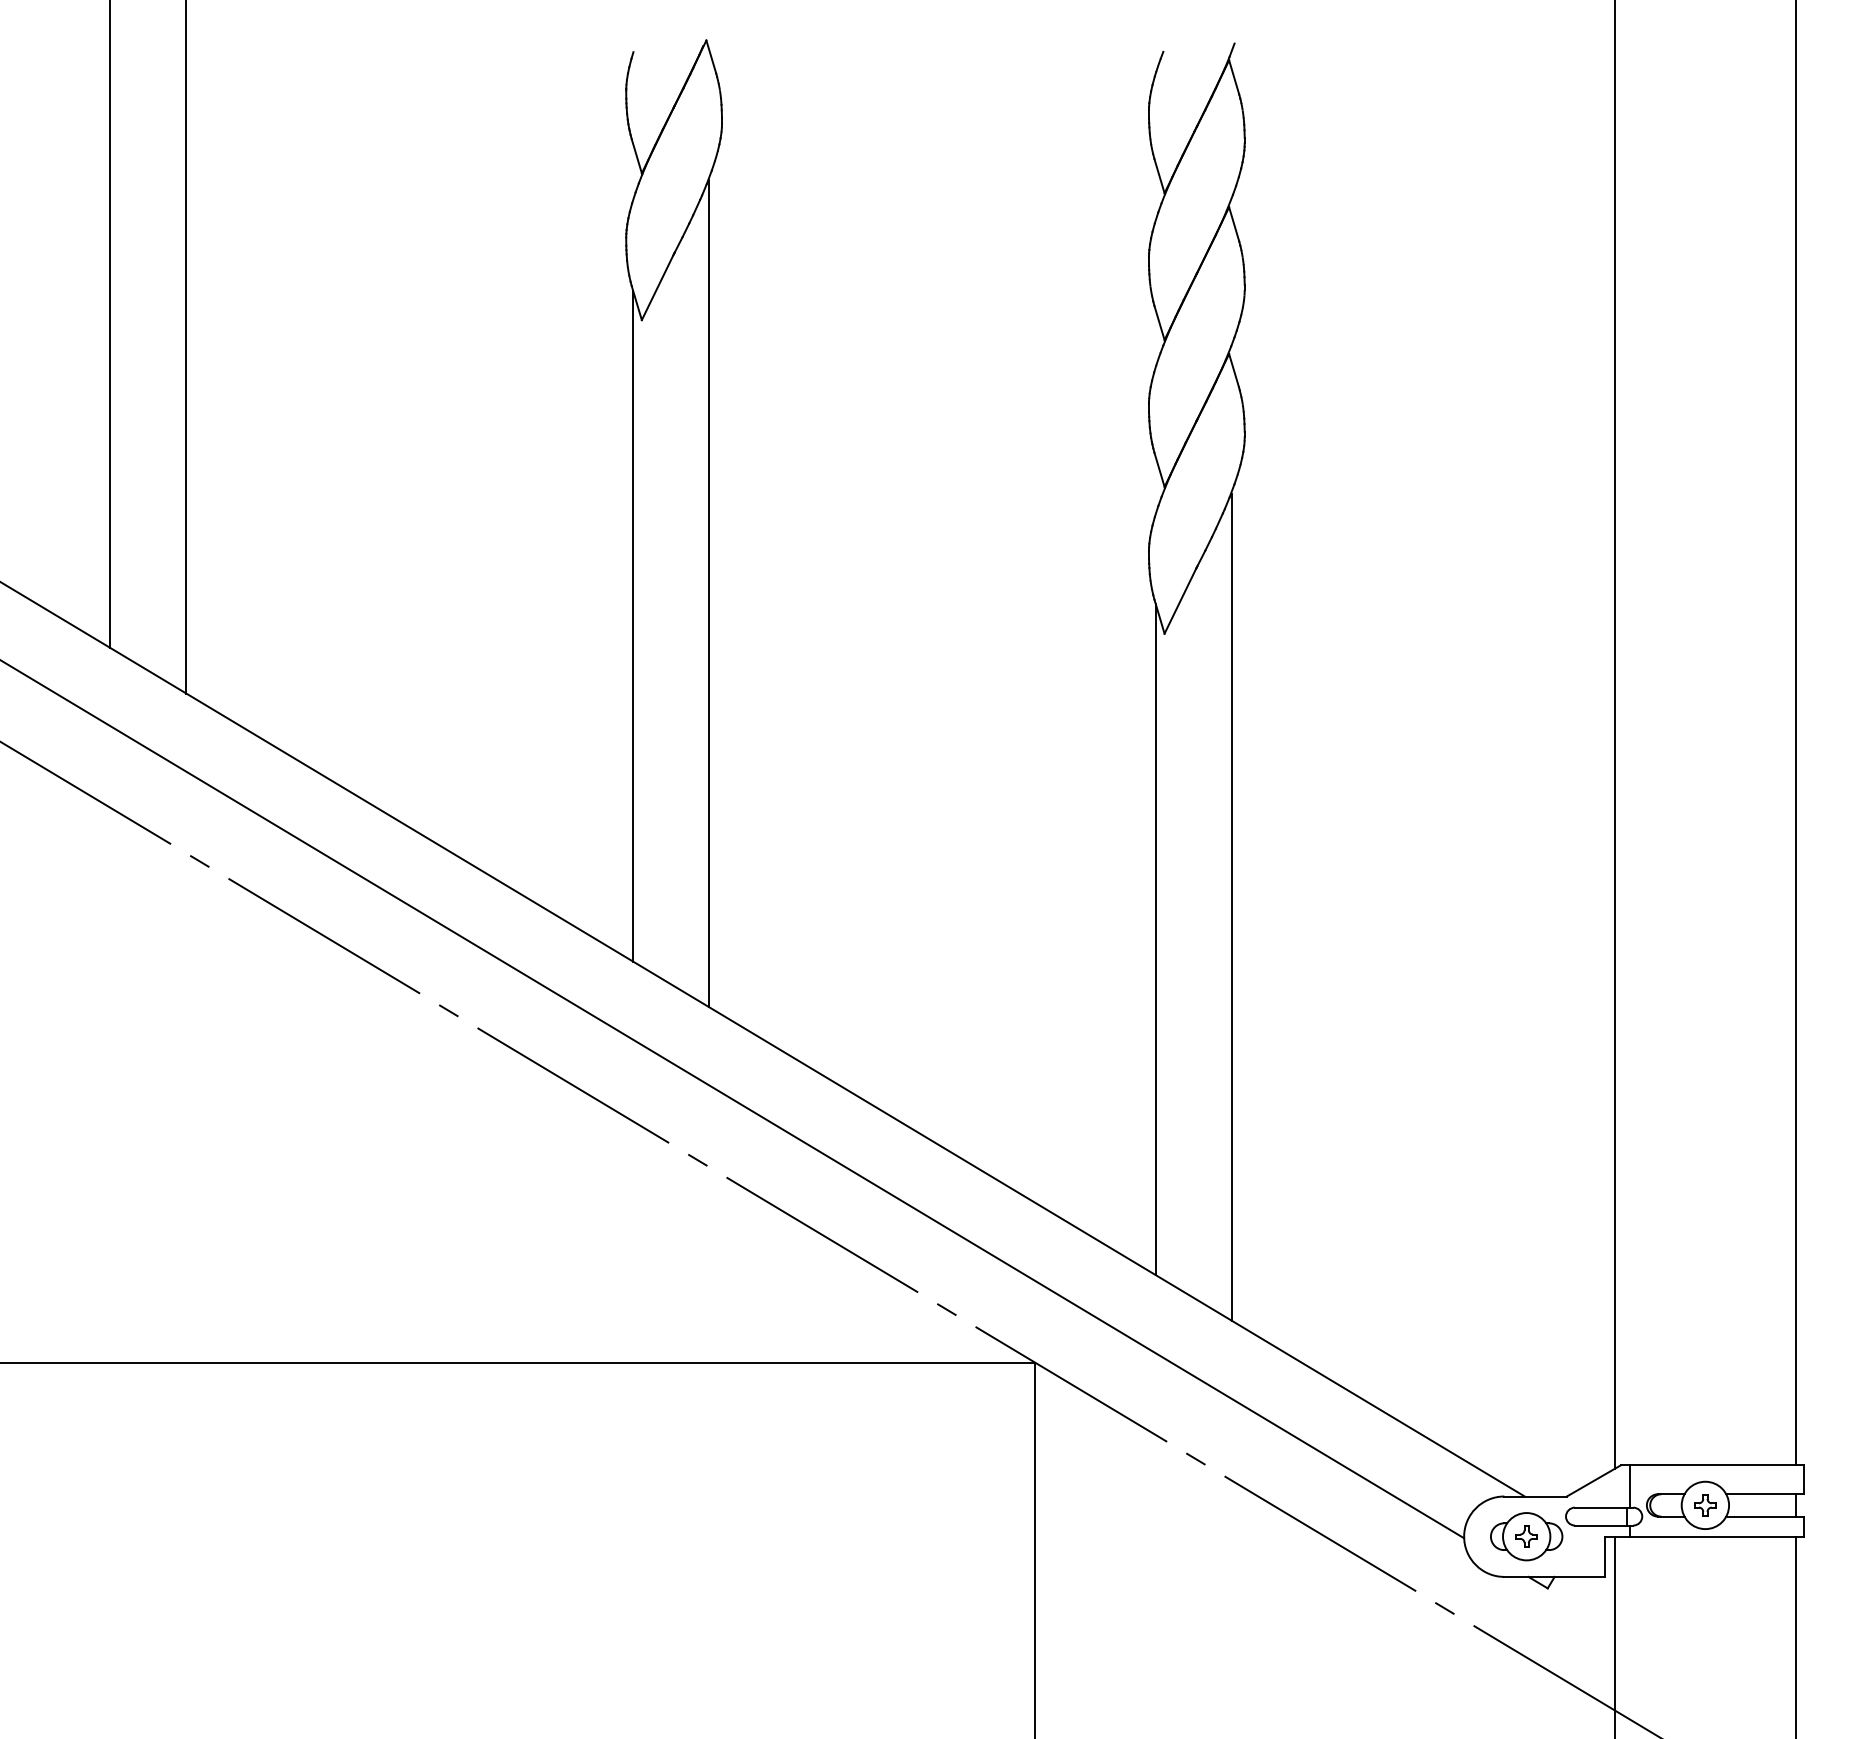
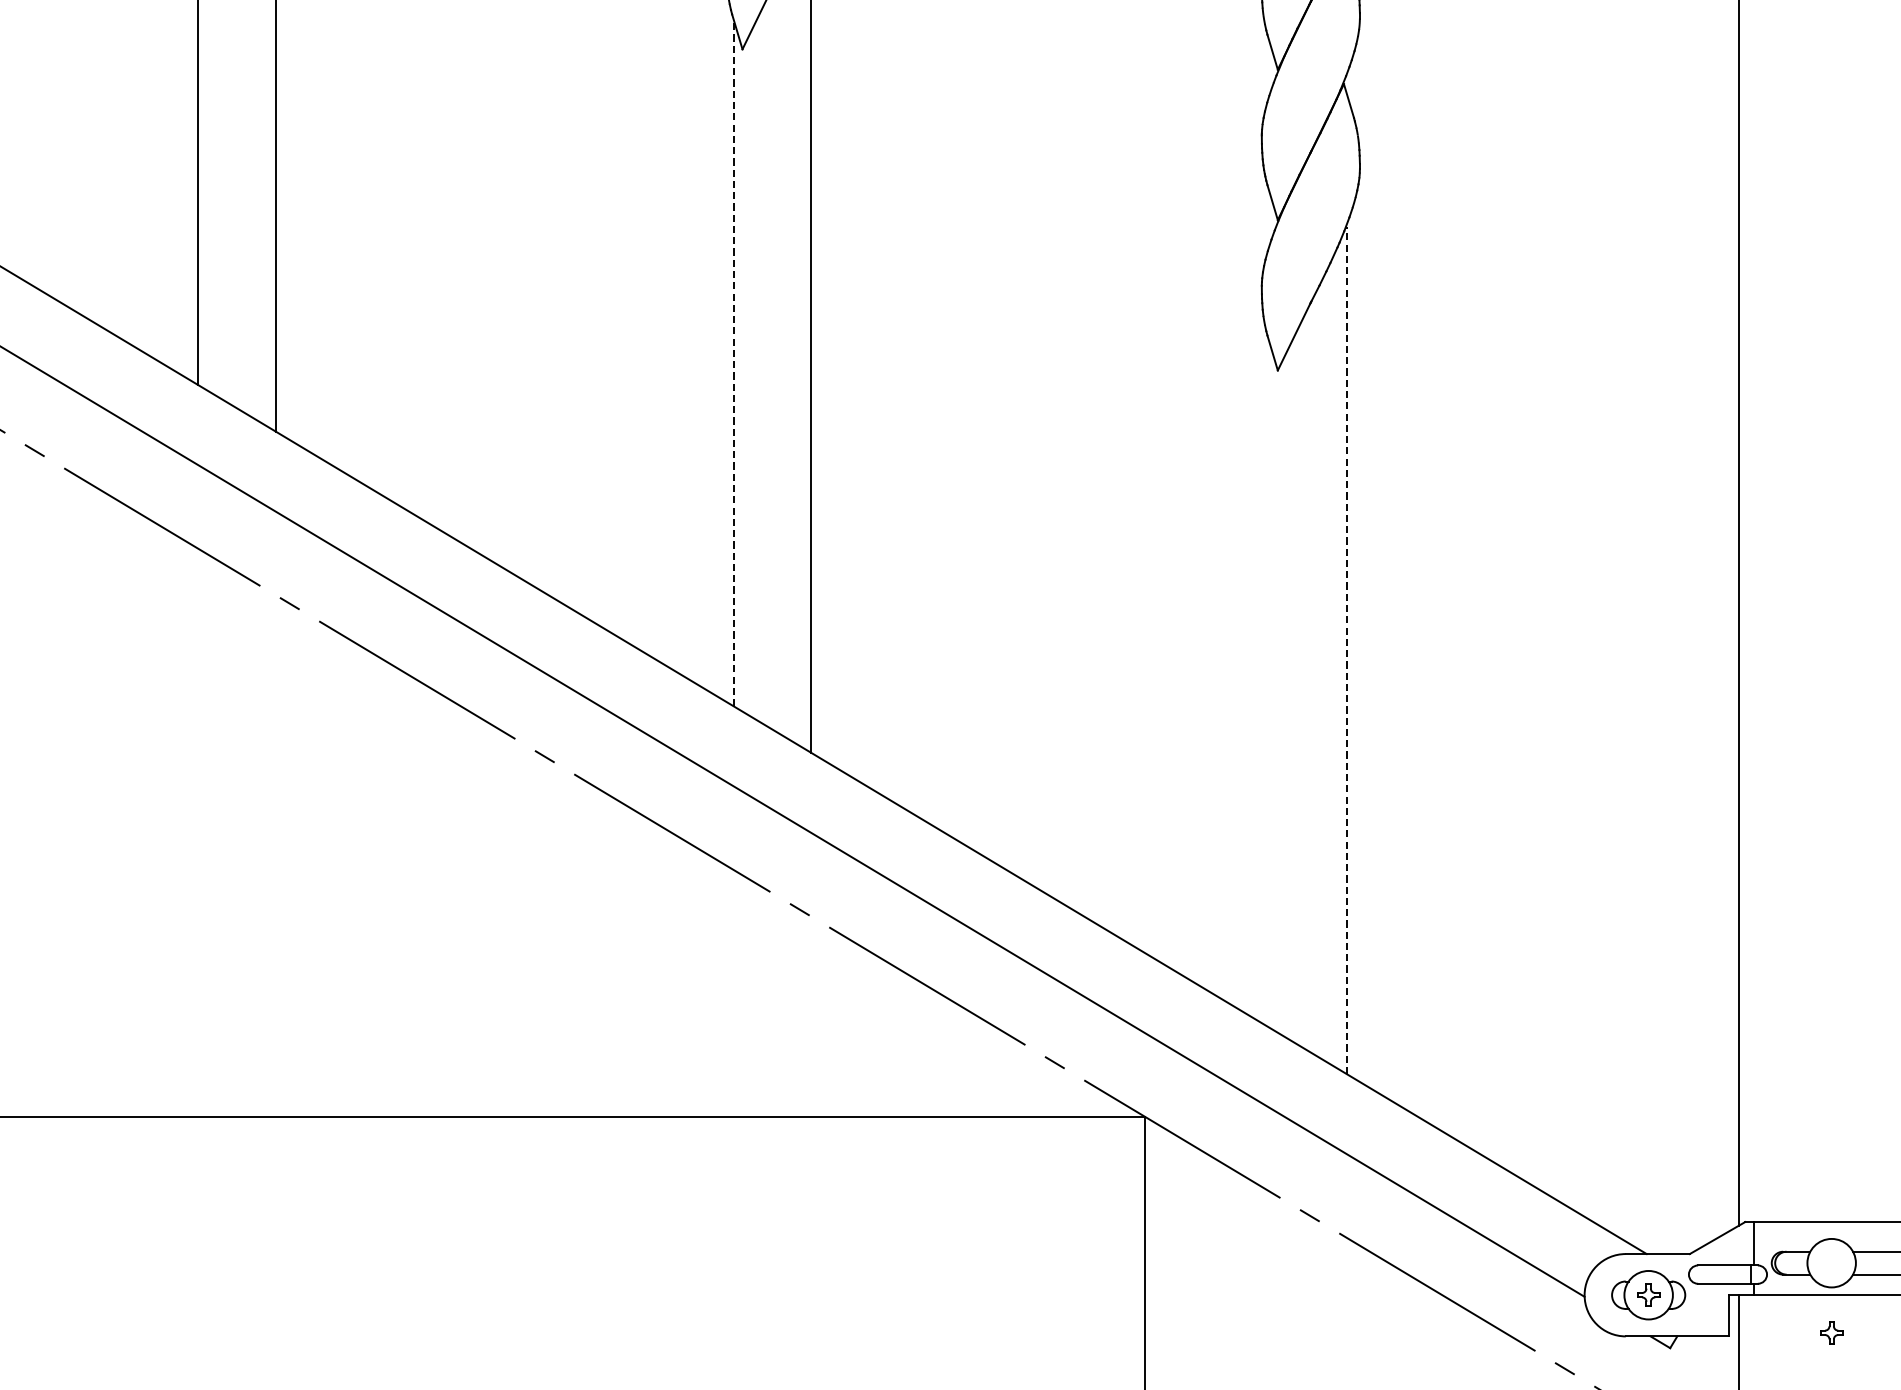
line: (633, 625) -> (733, 362), solid -> dashed
line: (1231, 906) -> (1346, 649), solid -> dashed
line: (1155, 939) -> (1268, 683), removed
part: (1705, 1505) -> (1831, 1332), moved

